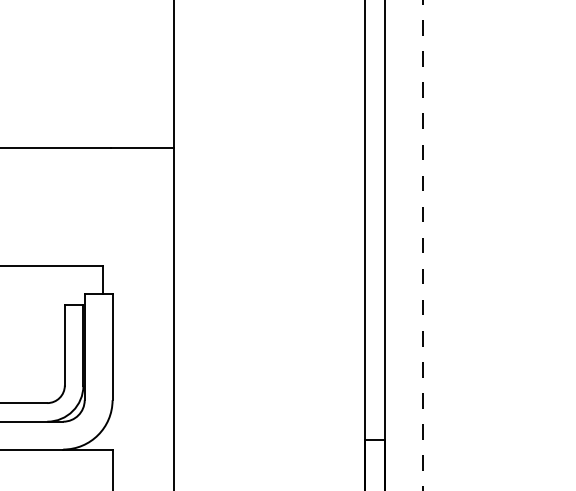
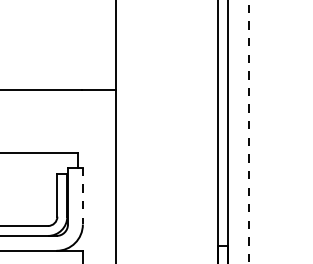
line: (111, 347) -> (82, 196), solid -> dashed

